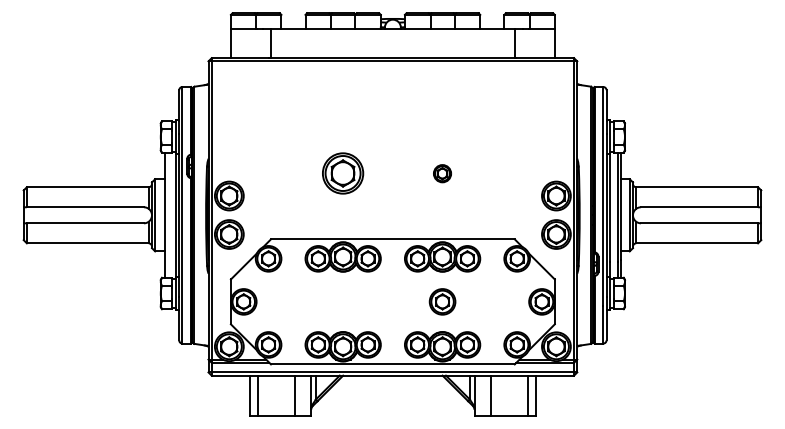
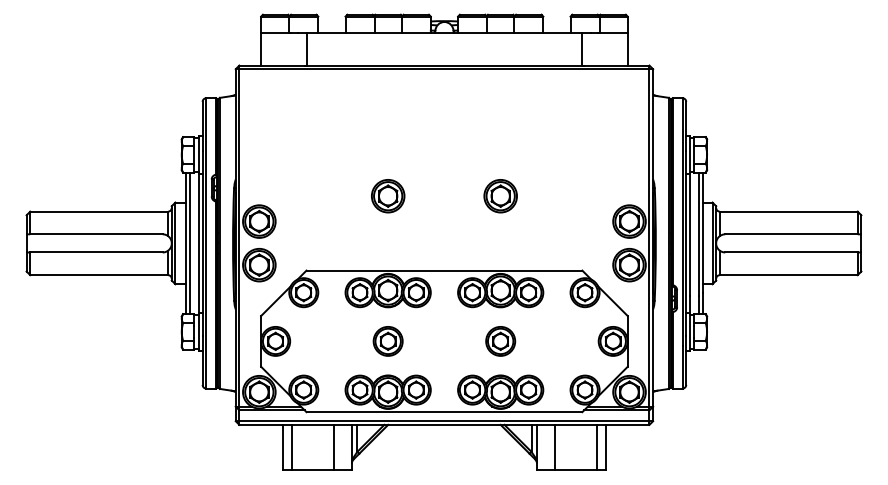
part: (343, 173) -> (388, 196), size x0.71
part: (442, 173) -> (500, 196), size x1.67
line: (167, 215) -> (189, 243), added
part: (342, 301) -> (387, 341), added

